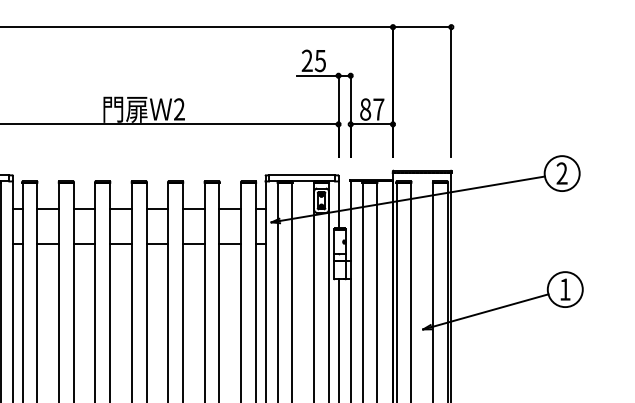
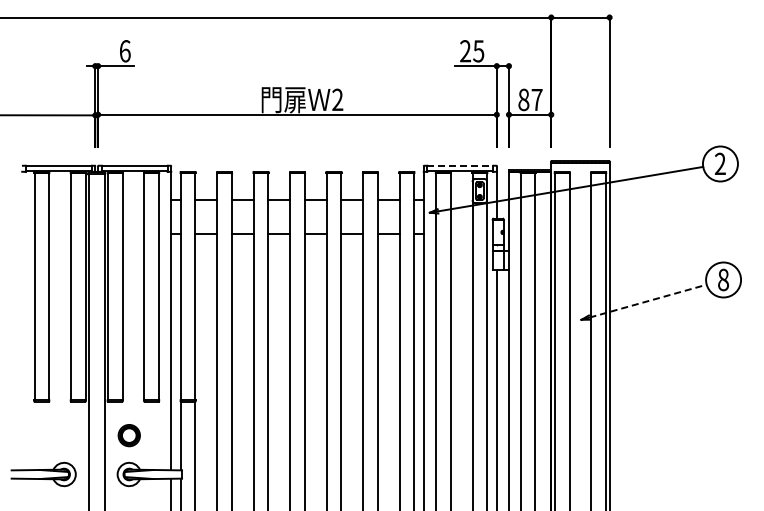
line: (302, 175) -> (460, 165), solid -> dashed
text: (565, 289) -> (723, 279), 1 -> 8
line: (490, 311) -> (648, 301), solid -> dashed

